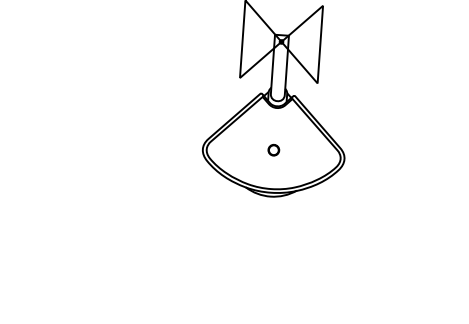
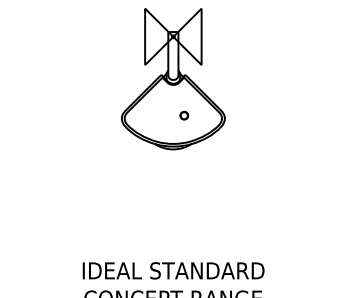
part: (274, 150) -> (184, 115), moved

